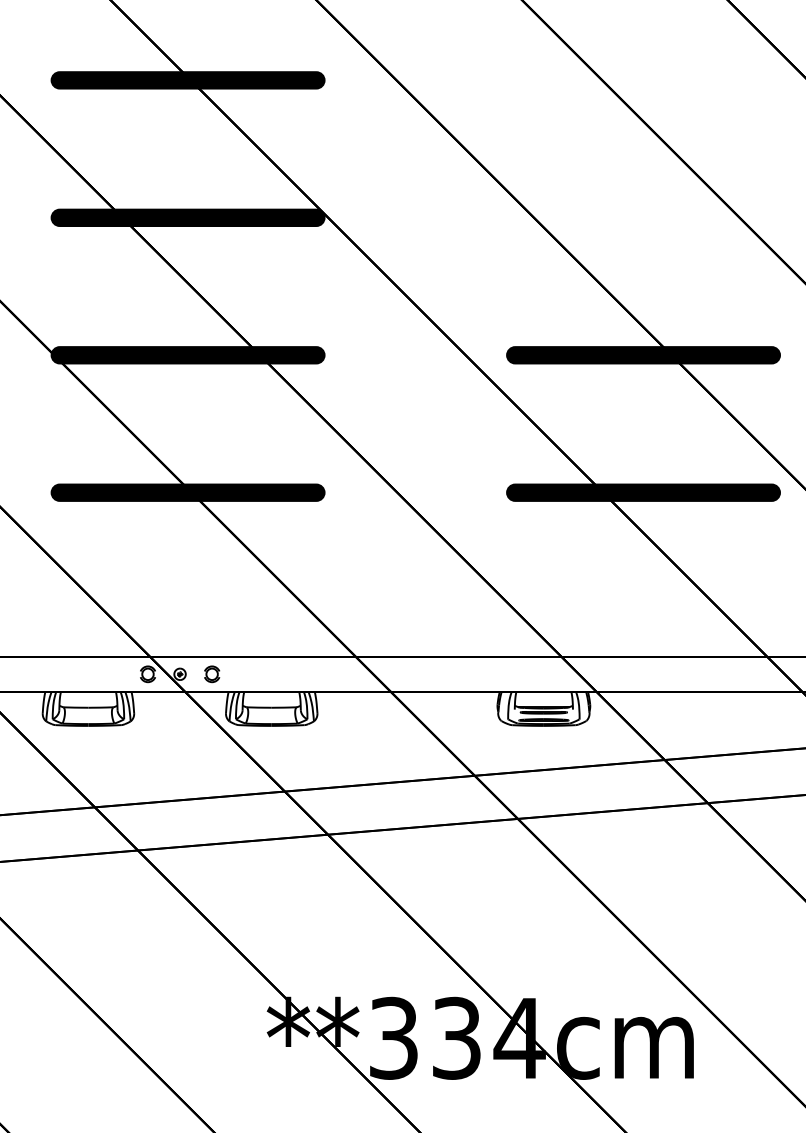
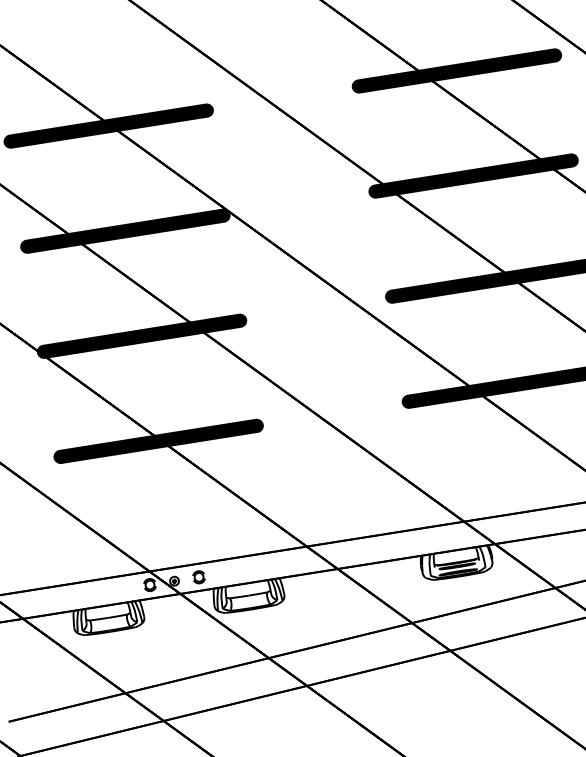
fill: (643, 80) -> (456, 71), added
fill: (643, 217) -> (473, 175), added

